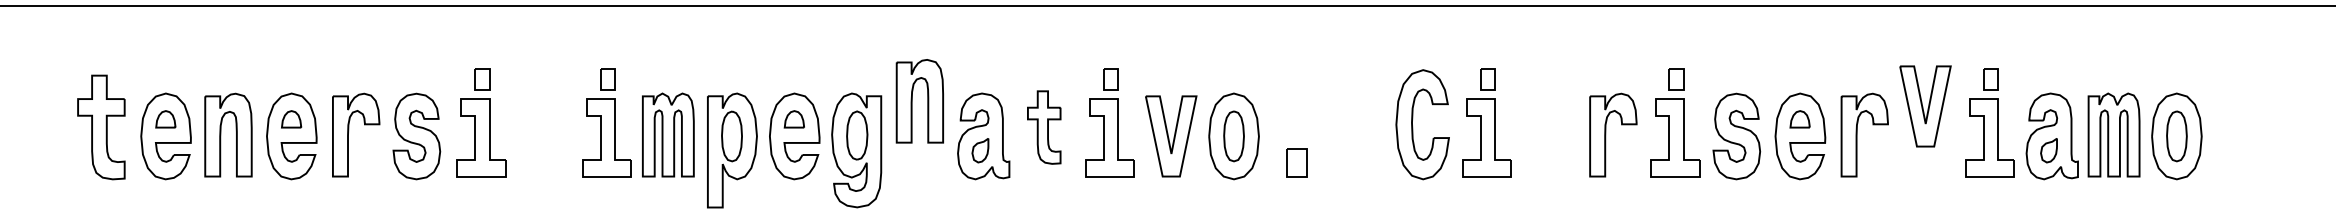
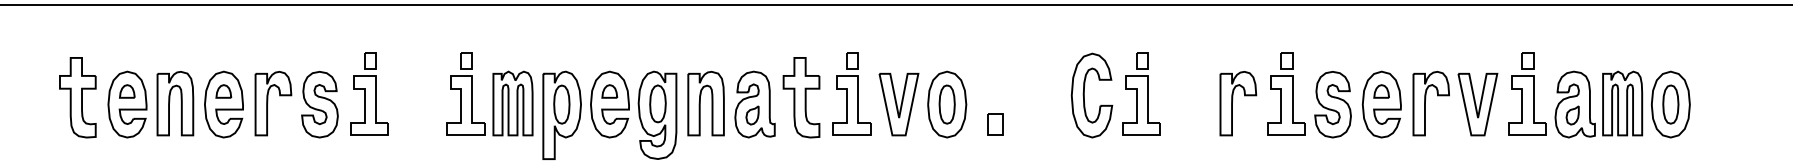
part: (919, 101) -> (705, 103), moved
part: (1924, 106) -> (1477, 104), moved
part: (1044, 127) -> (801, 97), size x1.43

